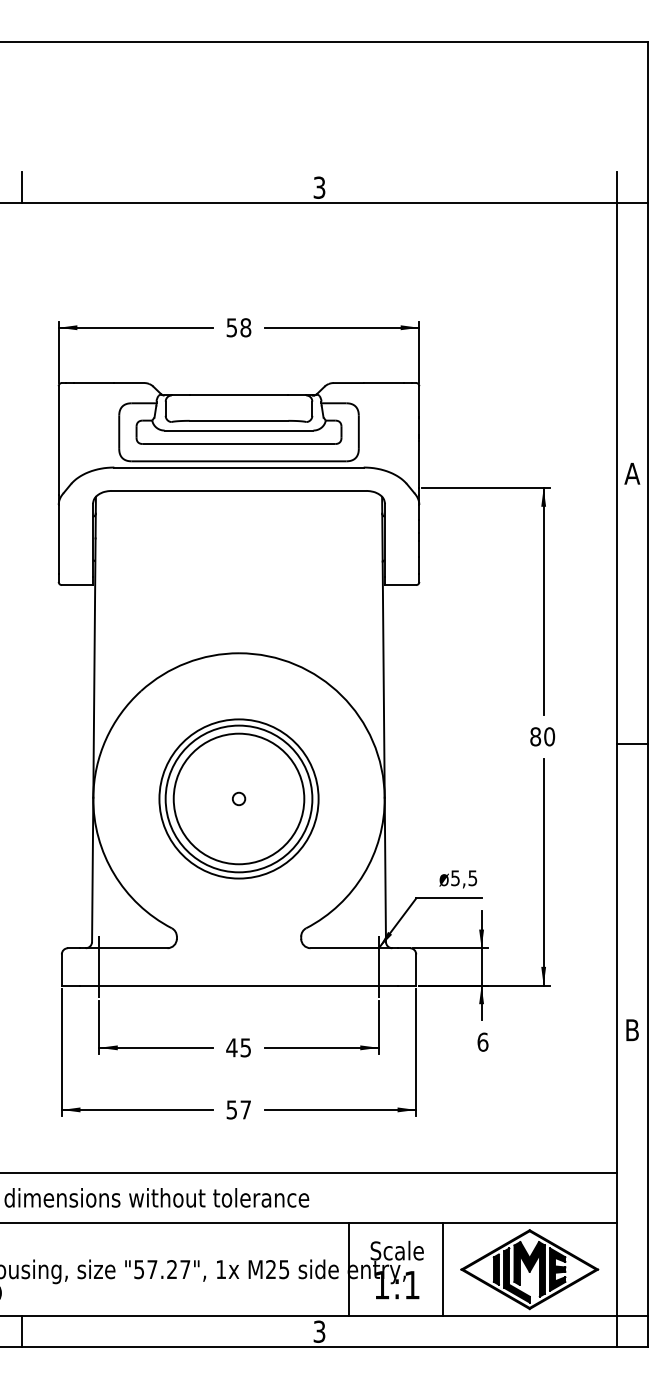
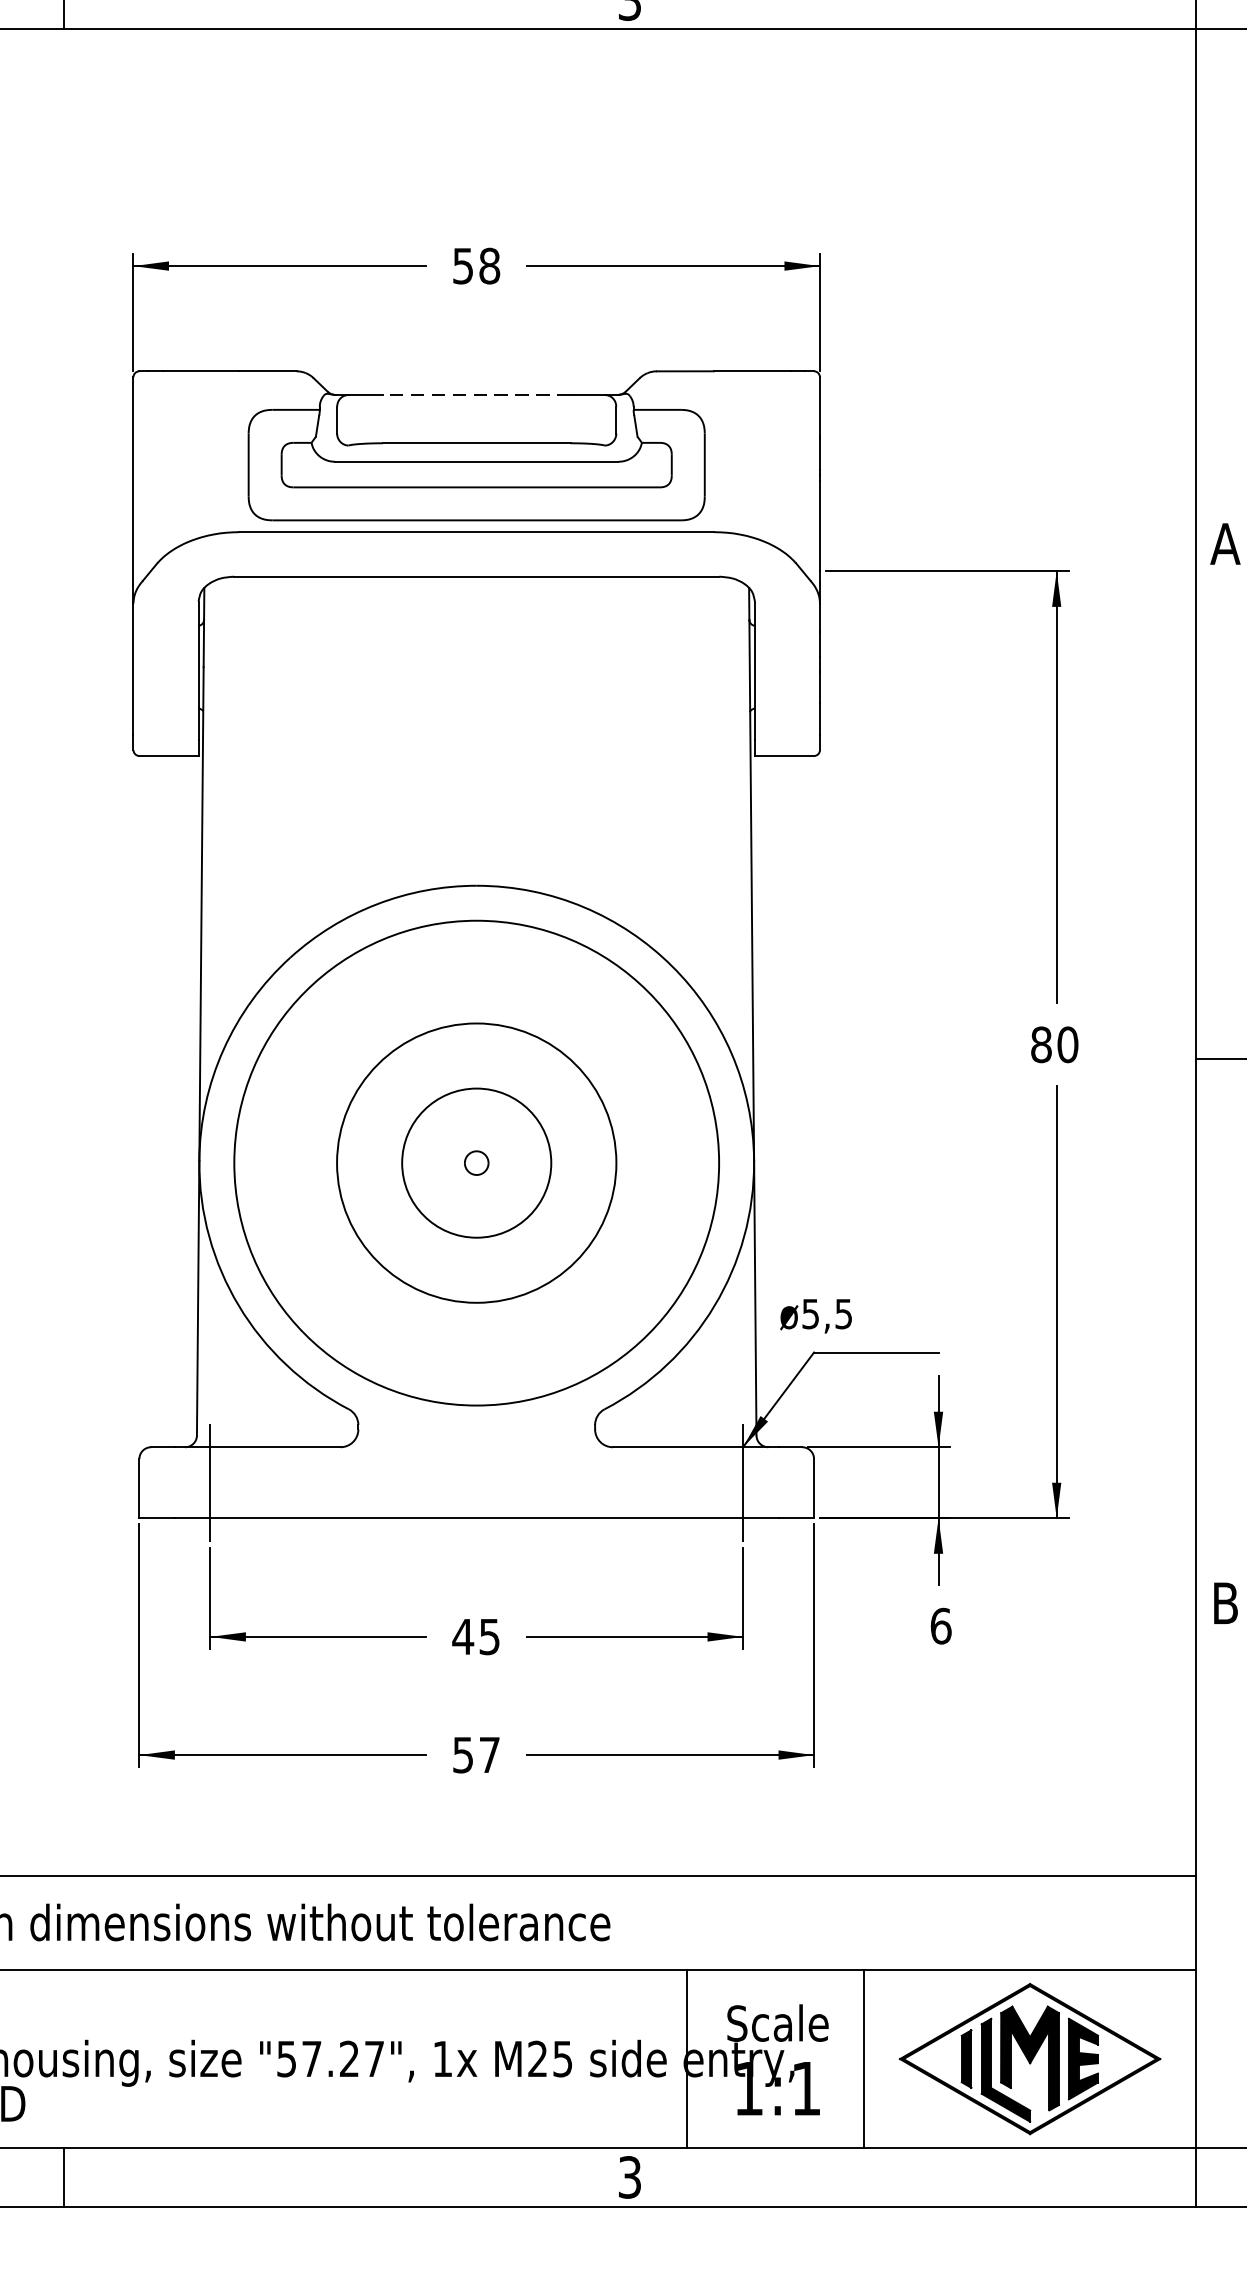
line: (238, 395) -> (475, 395), solid -> dashed
circle: (238, 798) -> (475, 1162), size x0.6
circle: (238, 798) -> (475, 1162), size x1.6
text: (457, 879) -> (814, 1316), moved

